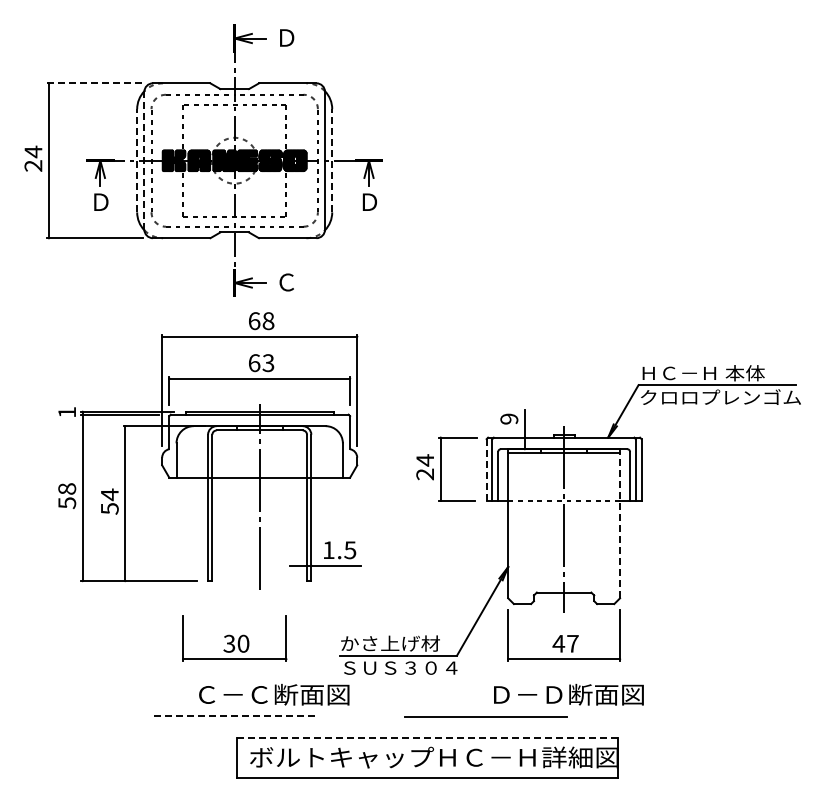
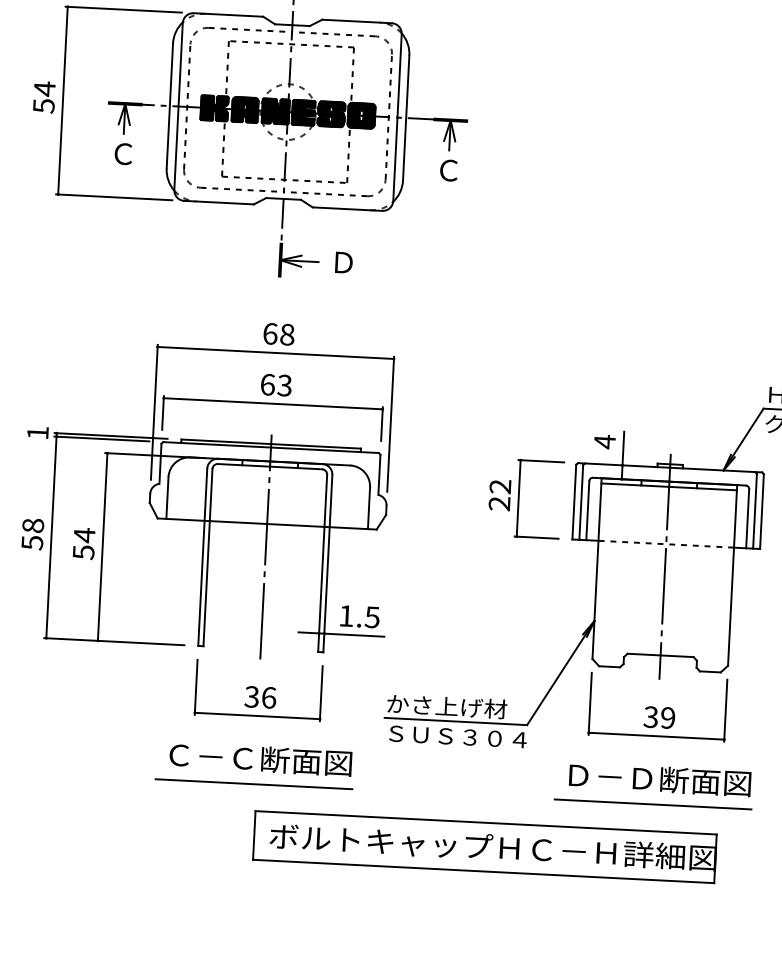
line: (95, 83) -> (124, 9), dashed -> solid
line: (137, 160) -> (170, 105), dashed -> solid
line: (144, 160) -> (178, 106), dashed -> solid
line: (332, 160) -> (406, 117), dashed -> solid
text: (33, 165) -> (43, 105), 24 -> 54
text: (100, 202) -> (122, 154), Ｄ -> Ｃ
text: (369, 202) -> (448, 170), Ｄ -> Ｃ
text: (286, 282) -> (343, 262), Ｃ -> Ｄ
text: (509, 419) -> (605, 442), 9 -> 4
part: (209, 450) -> (208, 487), moved
text: (424, 460) -> (499, 486), 24 -> 22
line: (486, 469) -> (574, 501), dashed -> solid
line: (620, 523) -> (733, 575), dashed -> solid
text: (243, 643) -> (269, 697), 30 -> 36
text: (565, 643) -> (659, 717), 47 -> 39
text: (274, 694) -> (261, 759), moved
line: (235, 715) -> (254, 784), dashed -> solid
line: (485, 716) -> (652, 804), moved
line: (427, 737) -> (486, 822), dashed -> solid

